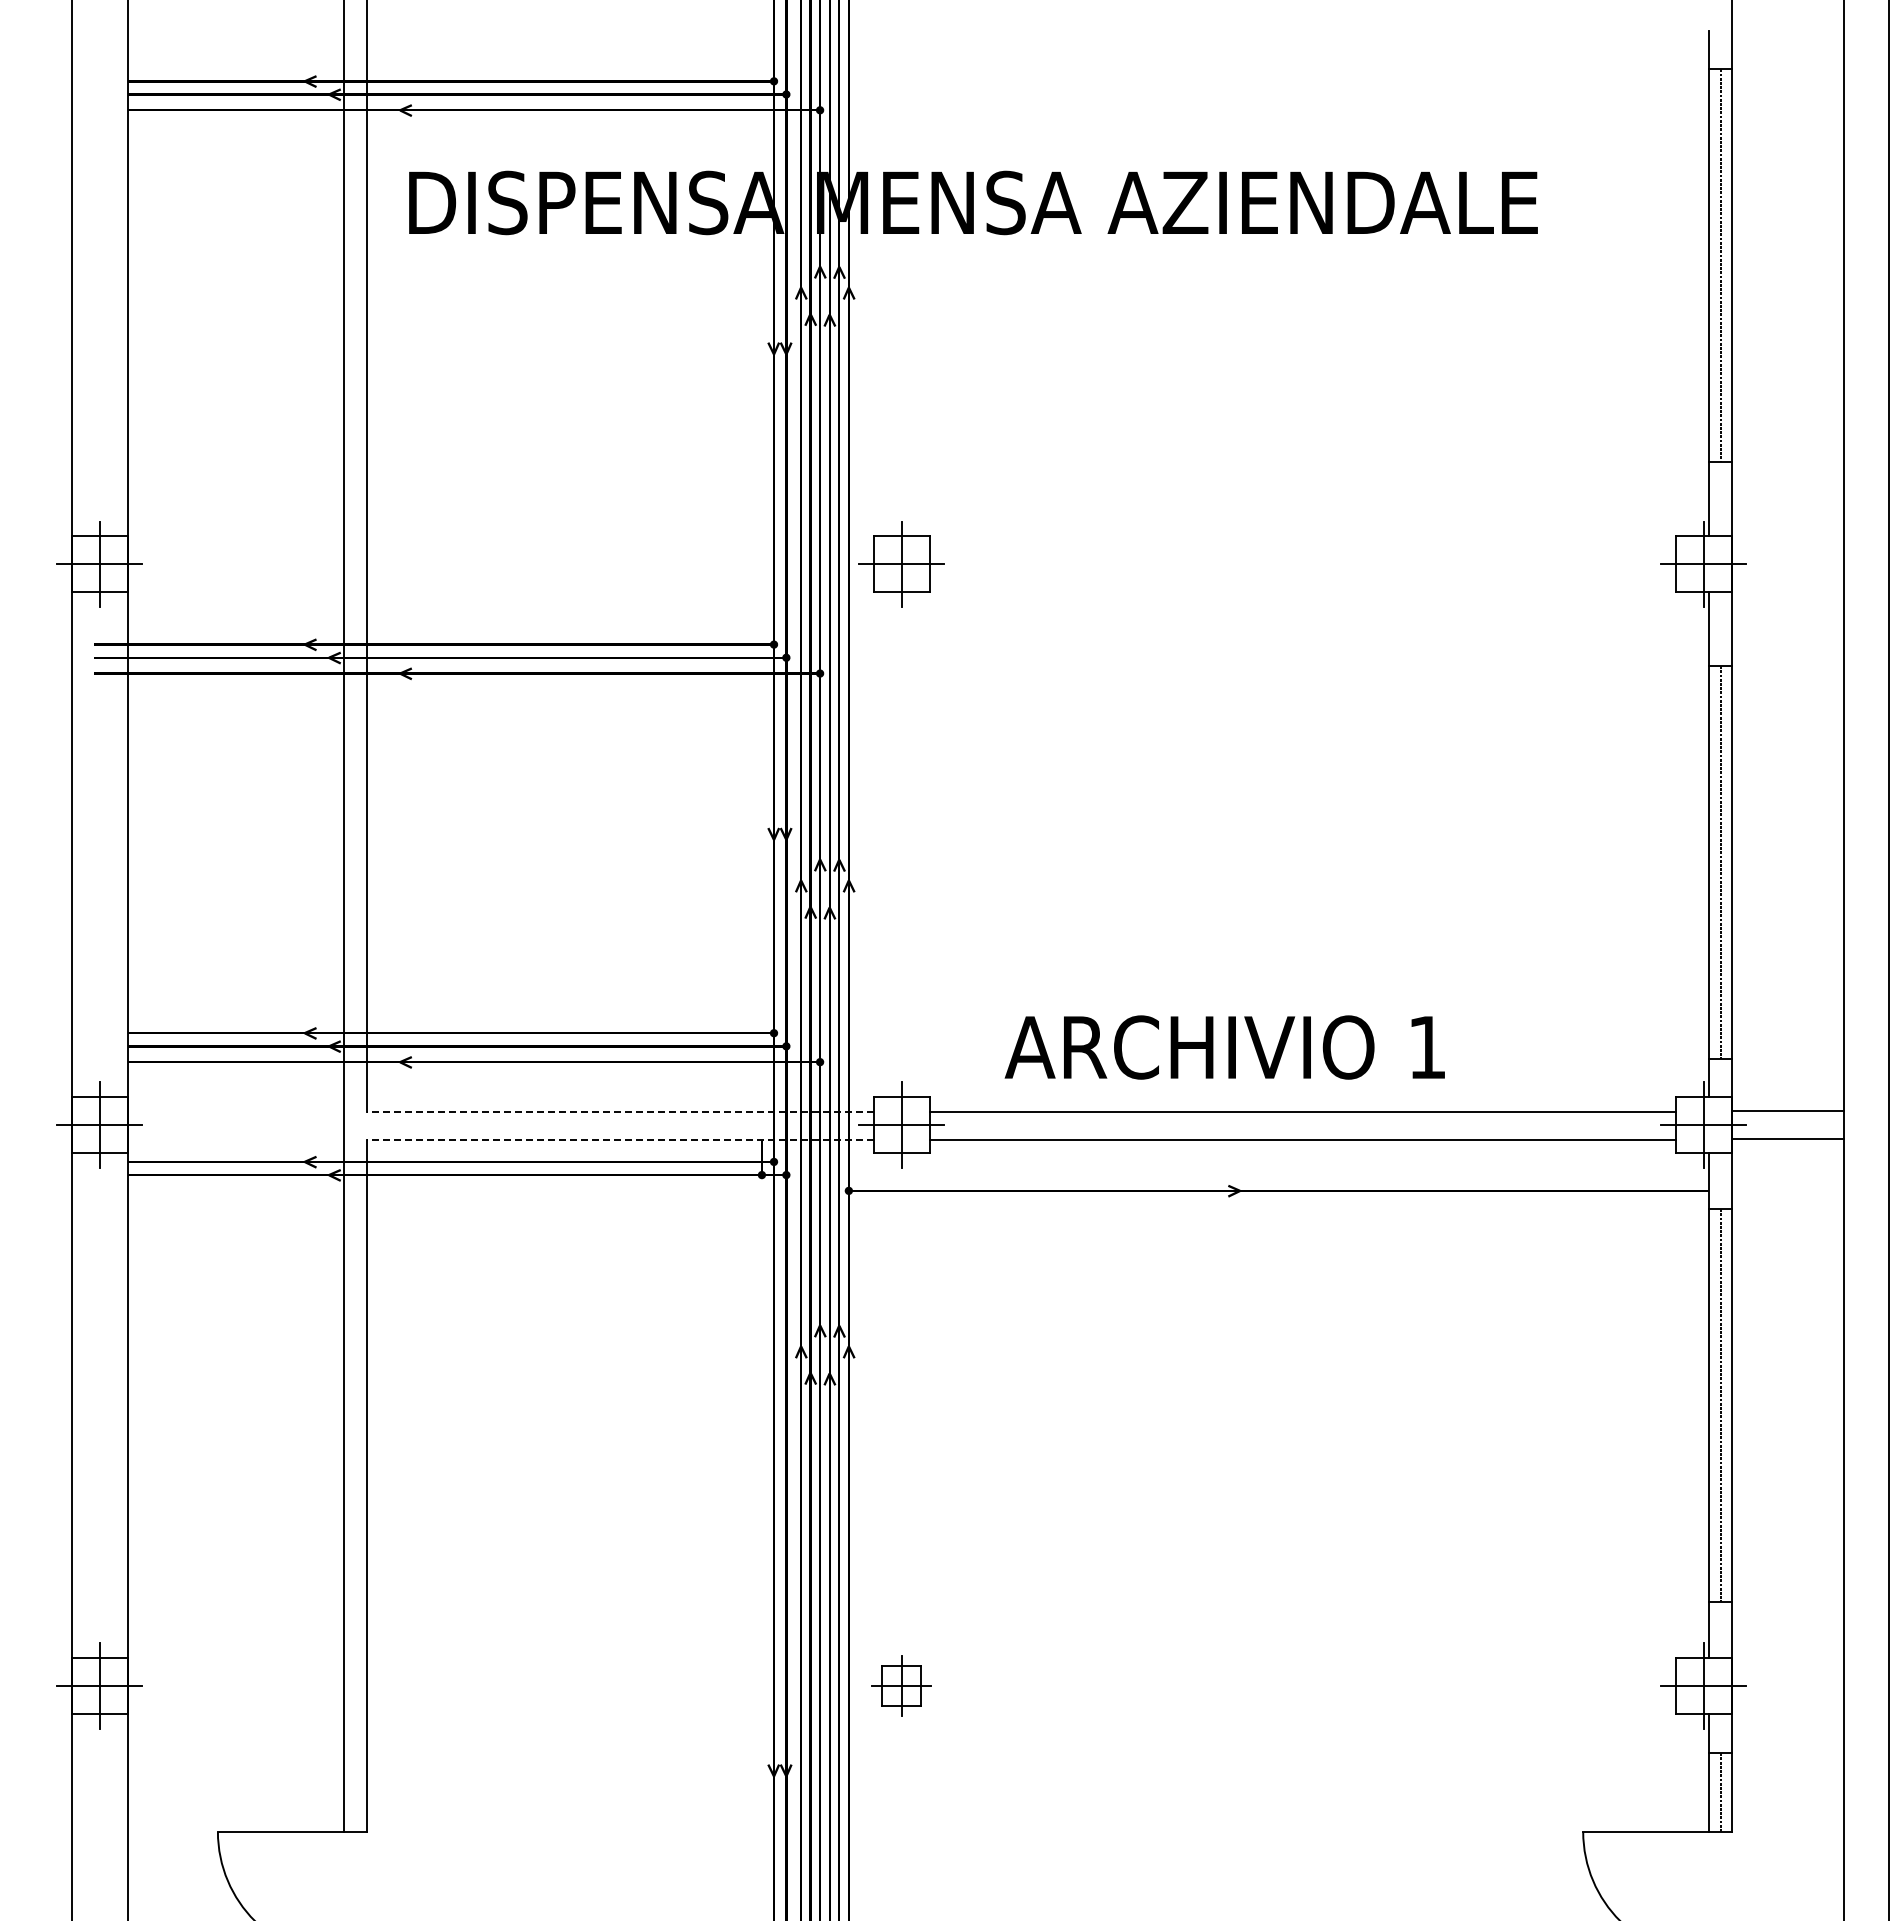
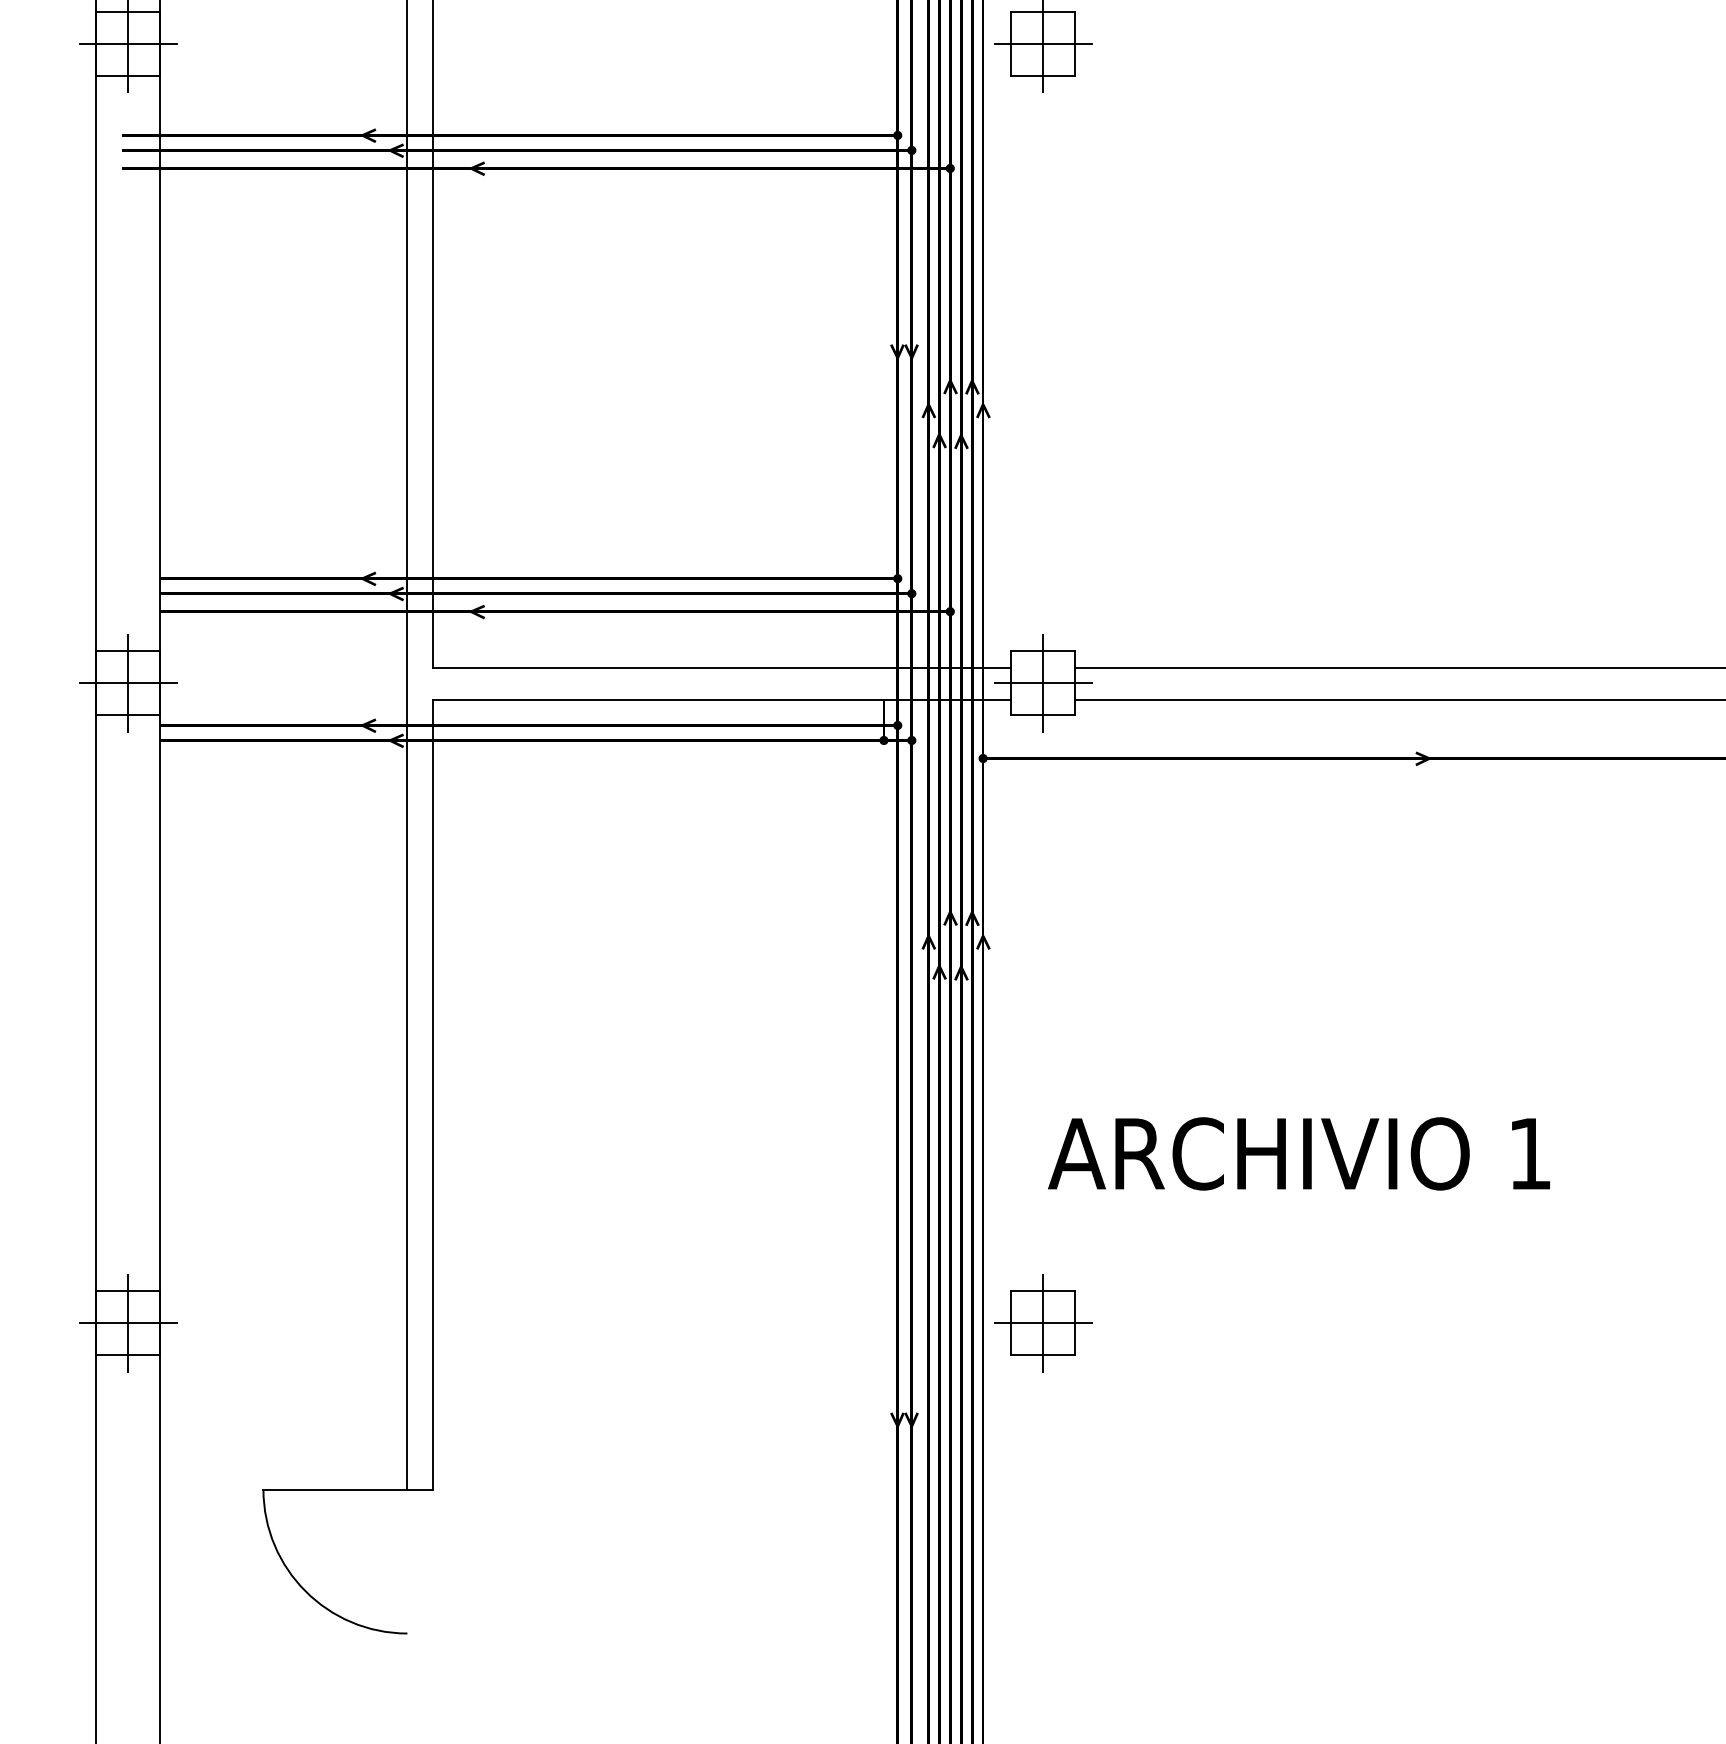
text: (1224, 1047) -> (1298, 1153), moved
line: (620, 1111) -> (722, 667), dashed -> solid
line: (620, 1139) -> (722, 699), dashed -> solid
part: (901, 1685) -> (1043, 1322), size x1.43

